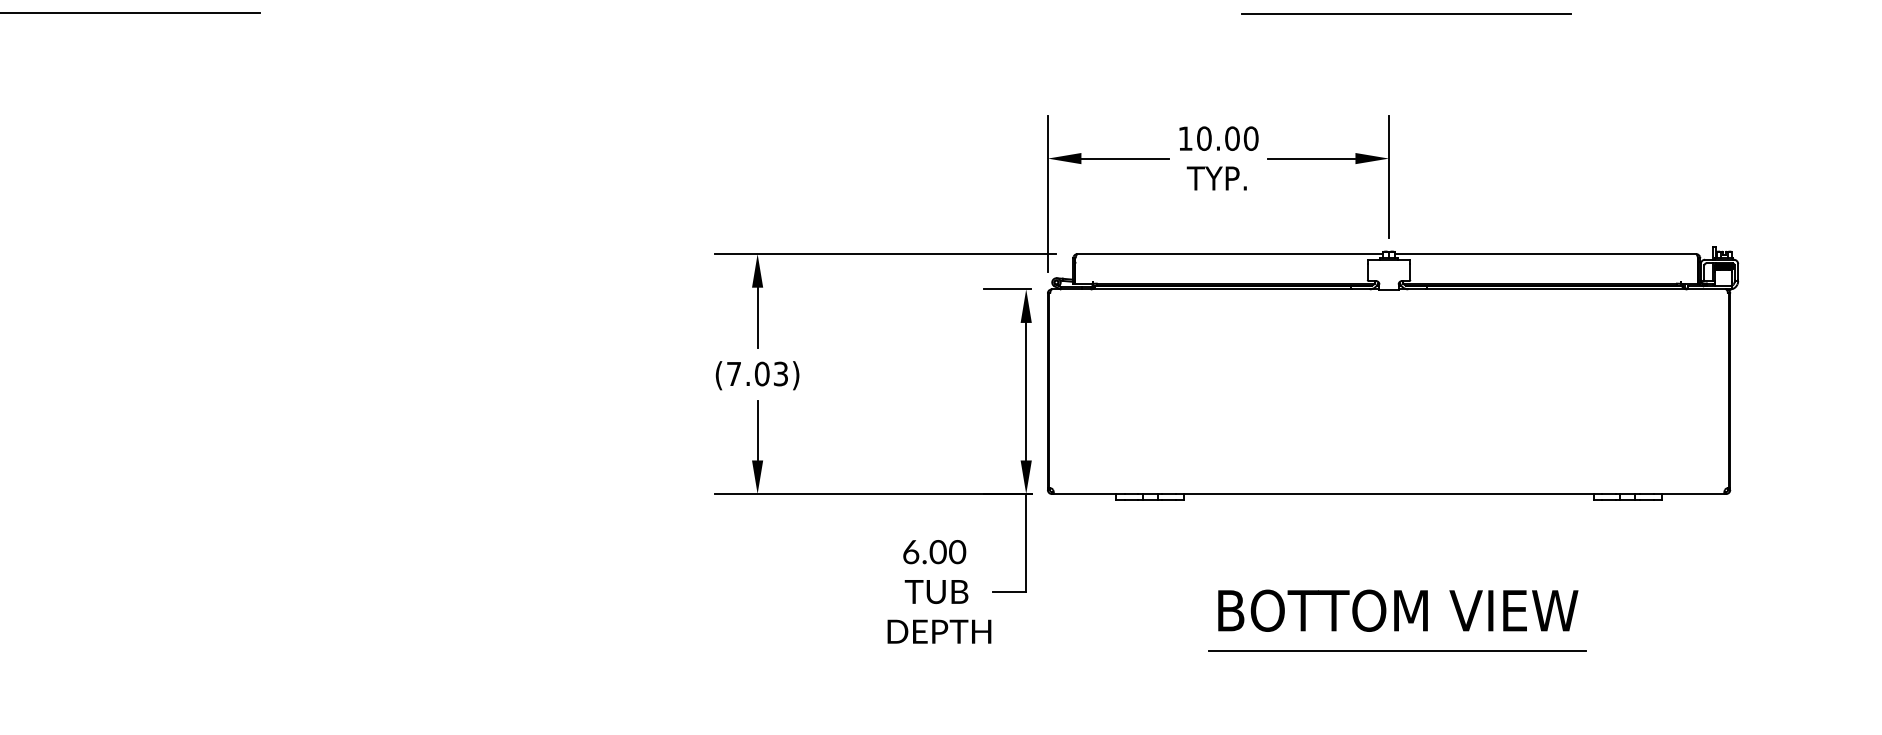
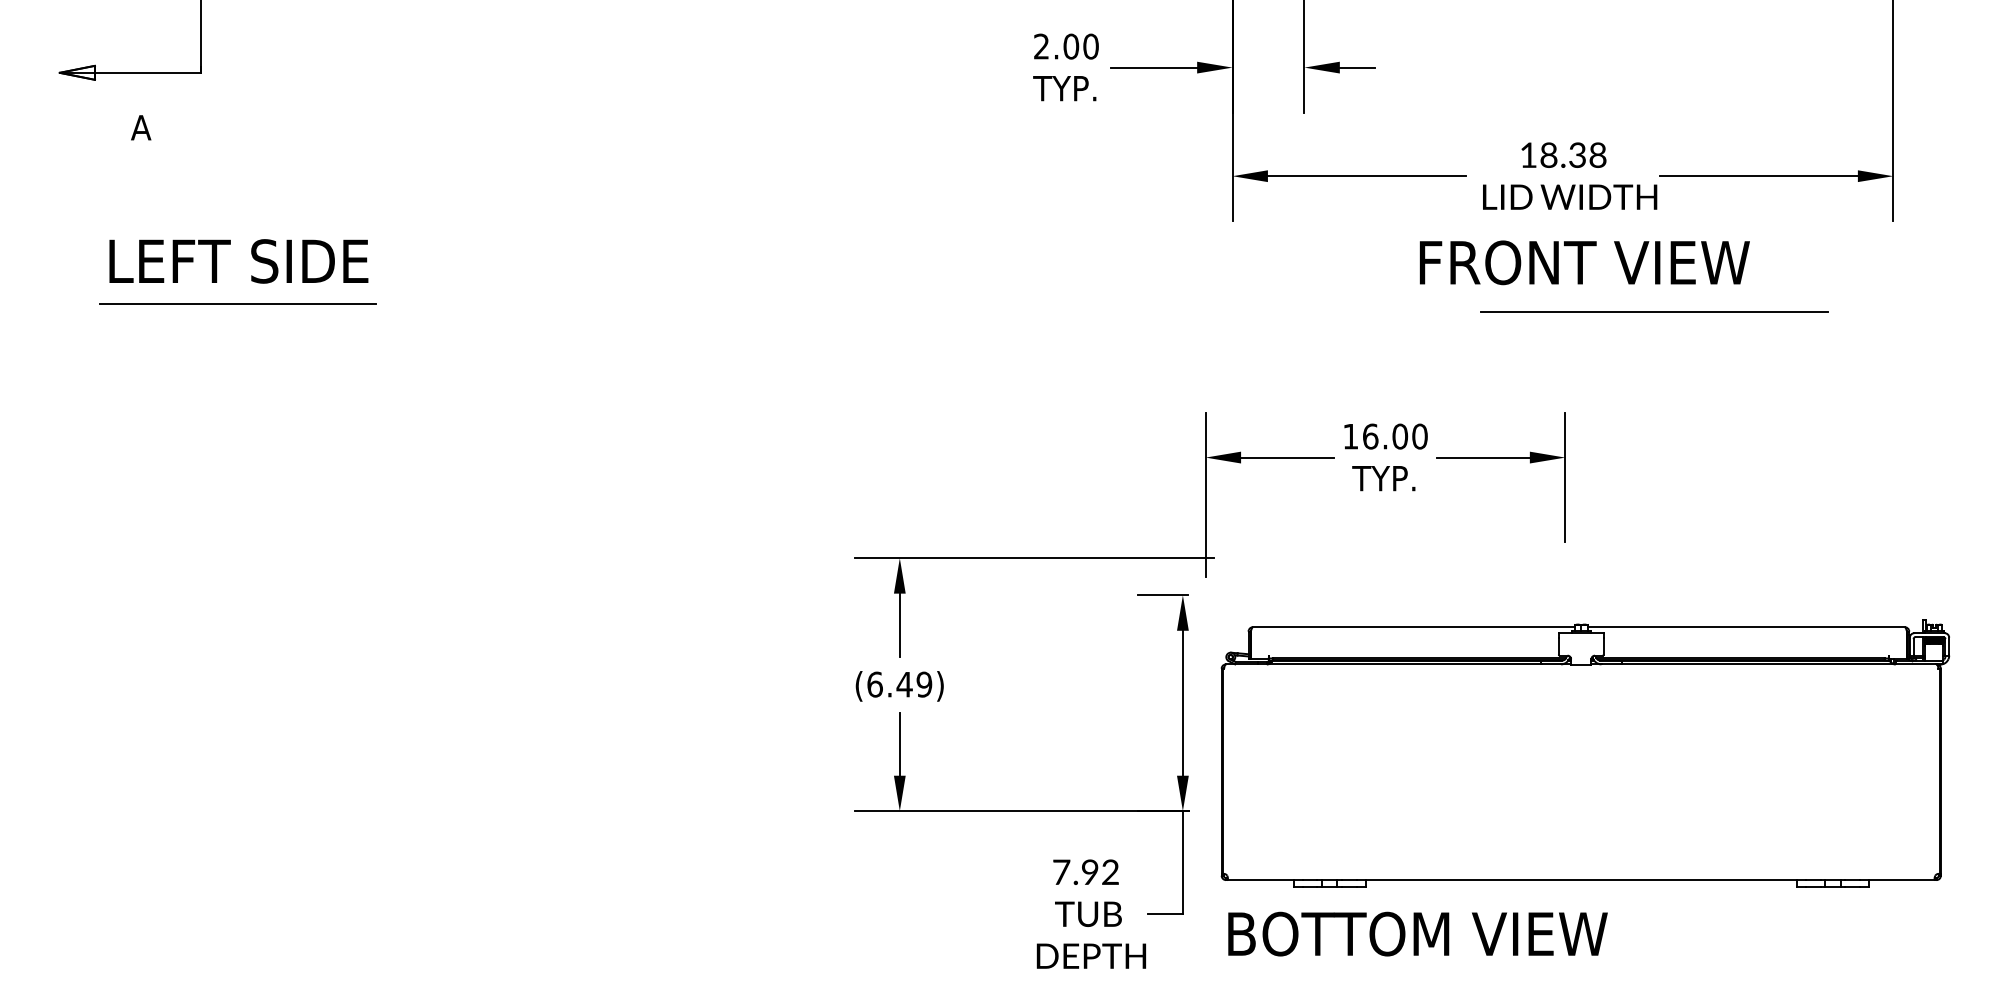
line: (1406, 13) -> (1654, 311), moved
text: (1204, 138) -> (1370, 436), 10.00 -> 16.00
text: (757, 373) -> (899, 684), (7.03) -> (6.49)
part: (1393, 373) -> (1585, 753), moved
text: (934, 552) -> (1086, 872), 6.00 -> 7.92
text: (1397, 610) -> (1417, 933), moved
line: (1396, 650) -> (1573, 976), removed

